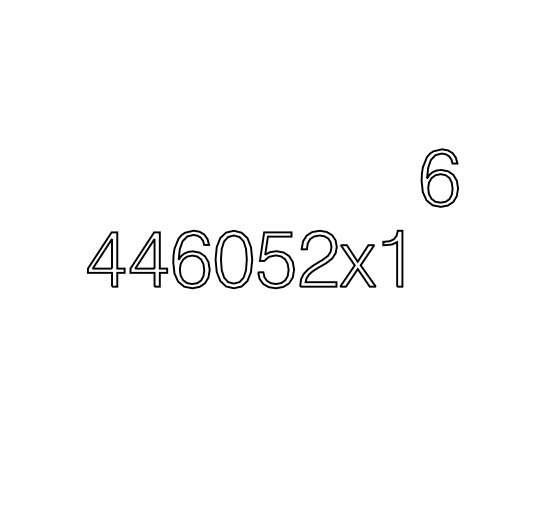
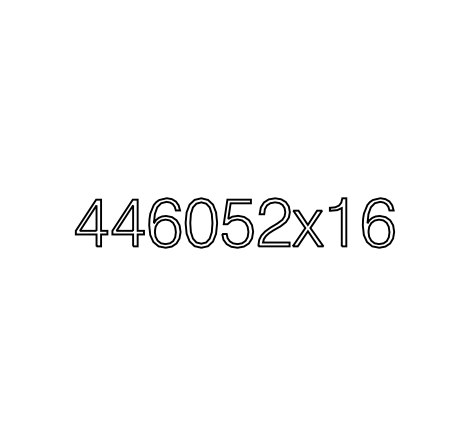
part: (438, 177) -> (377, 222), moved

